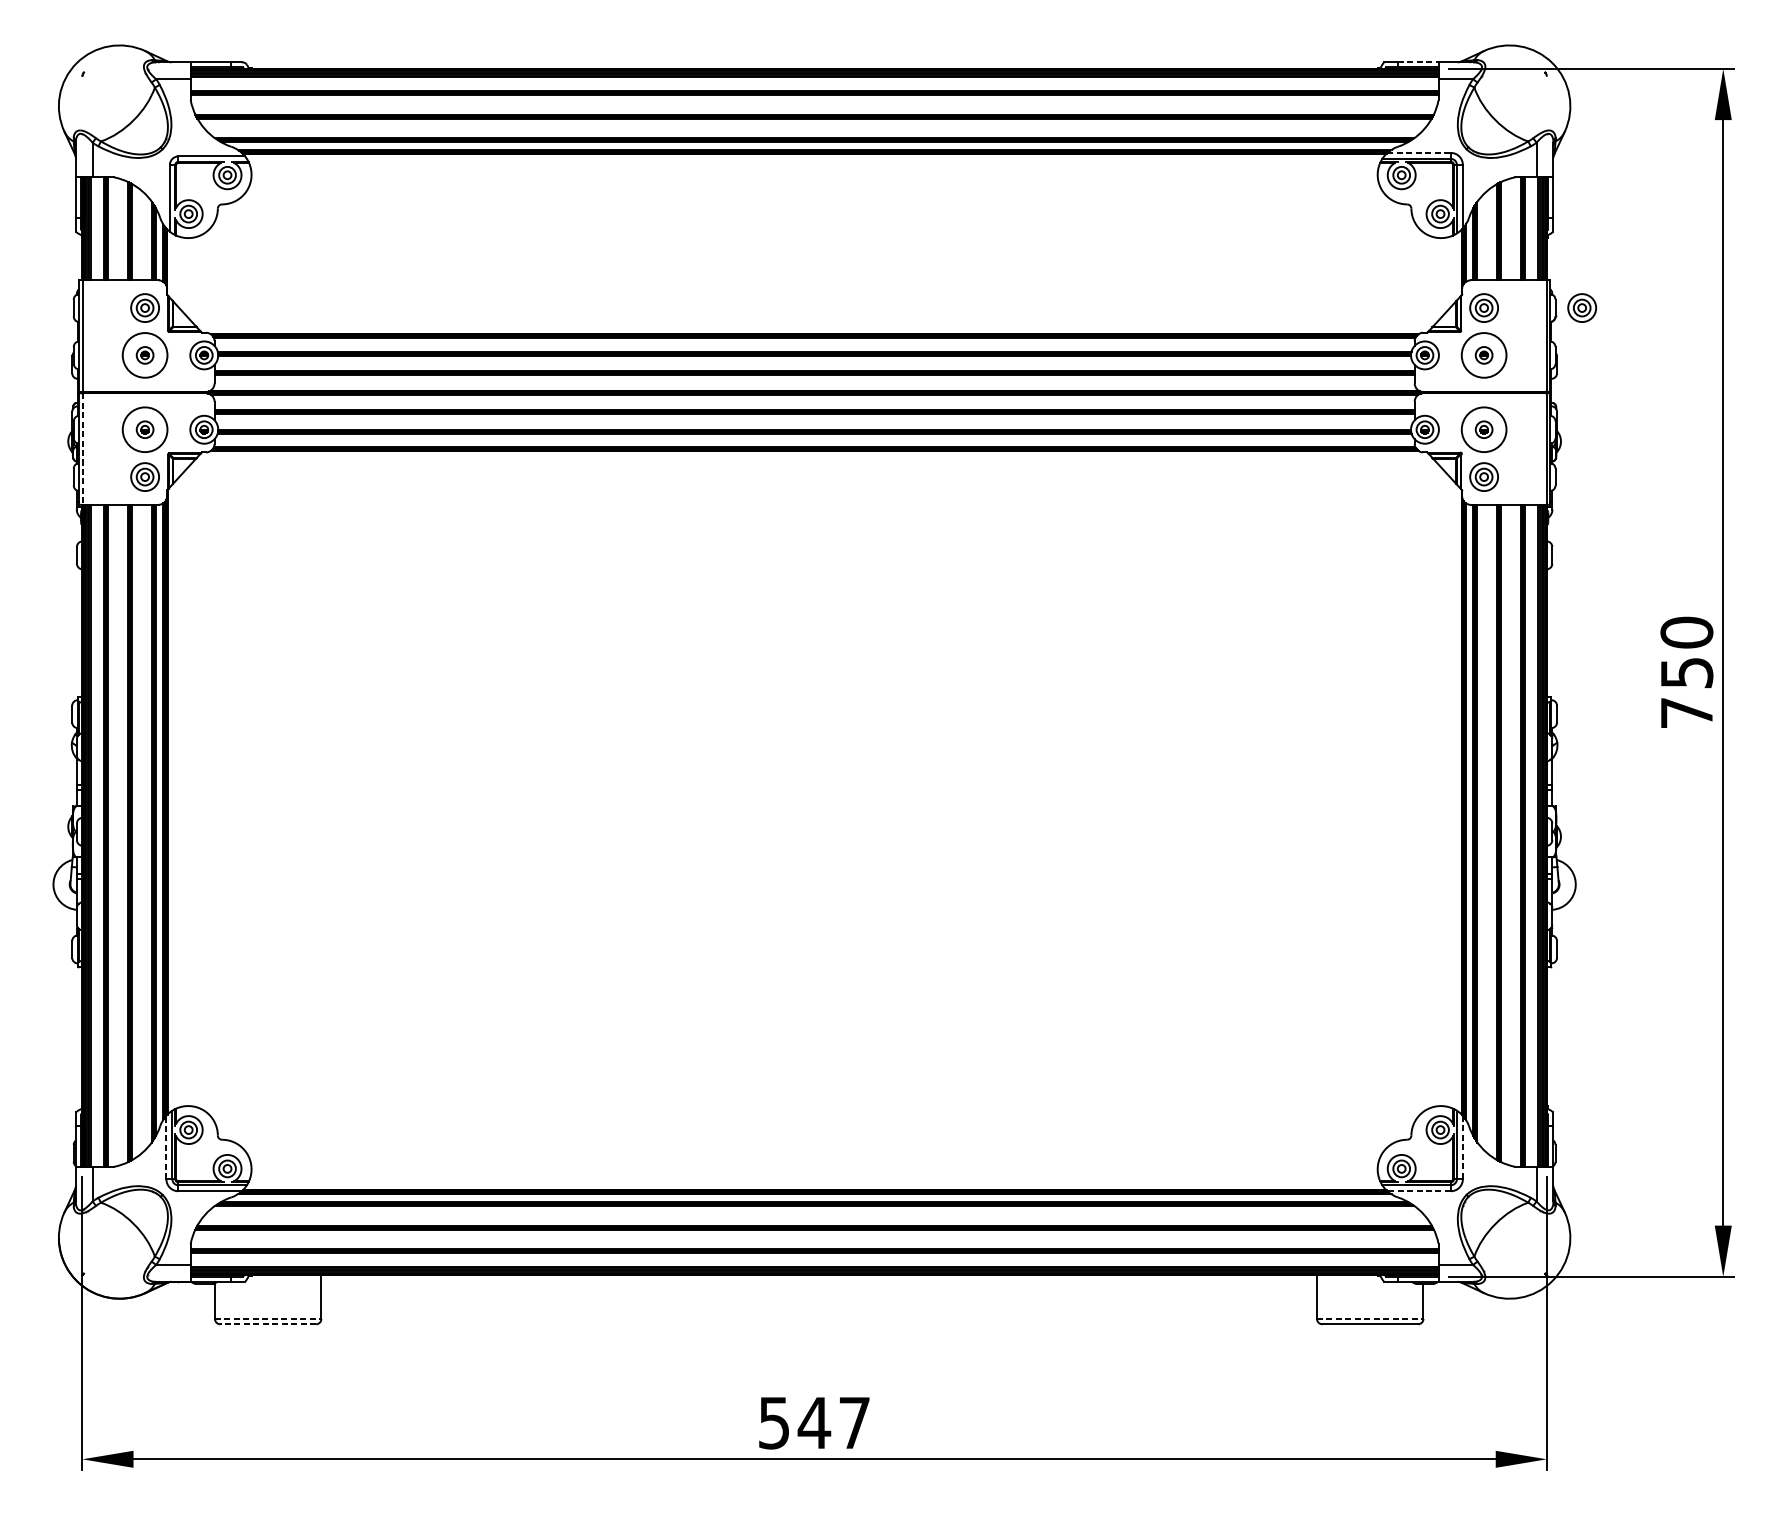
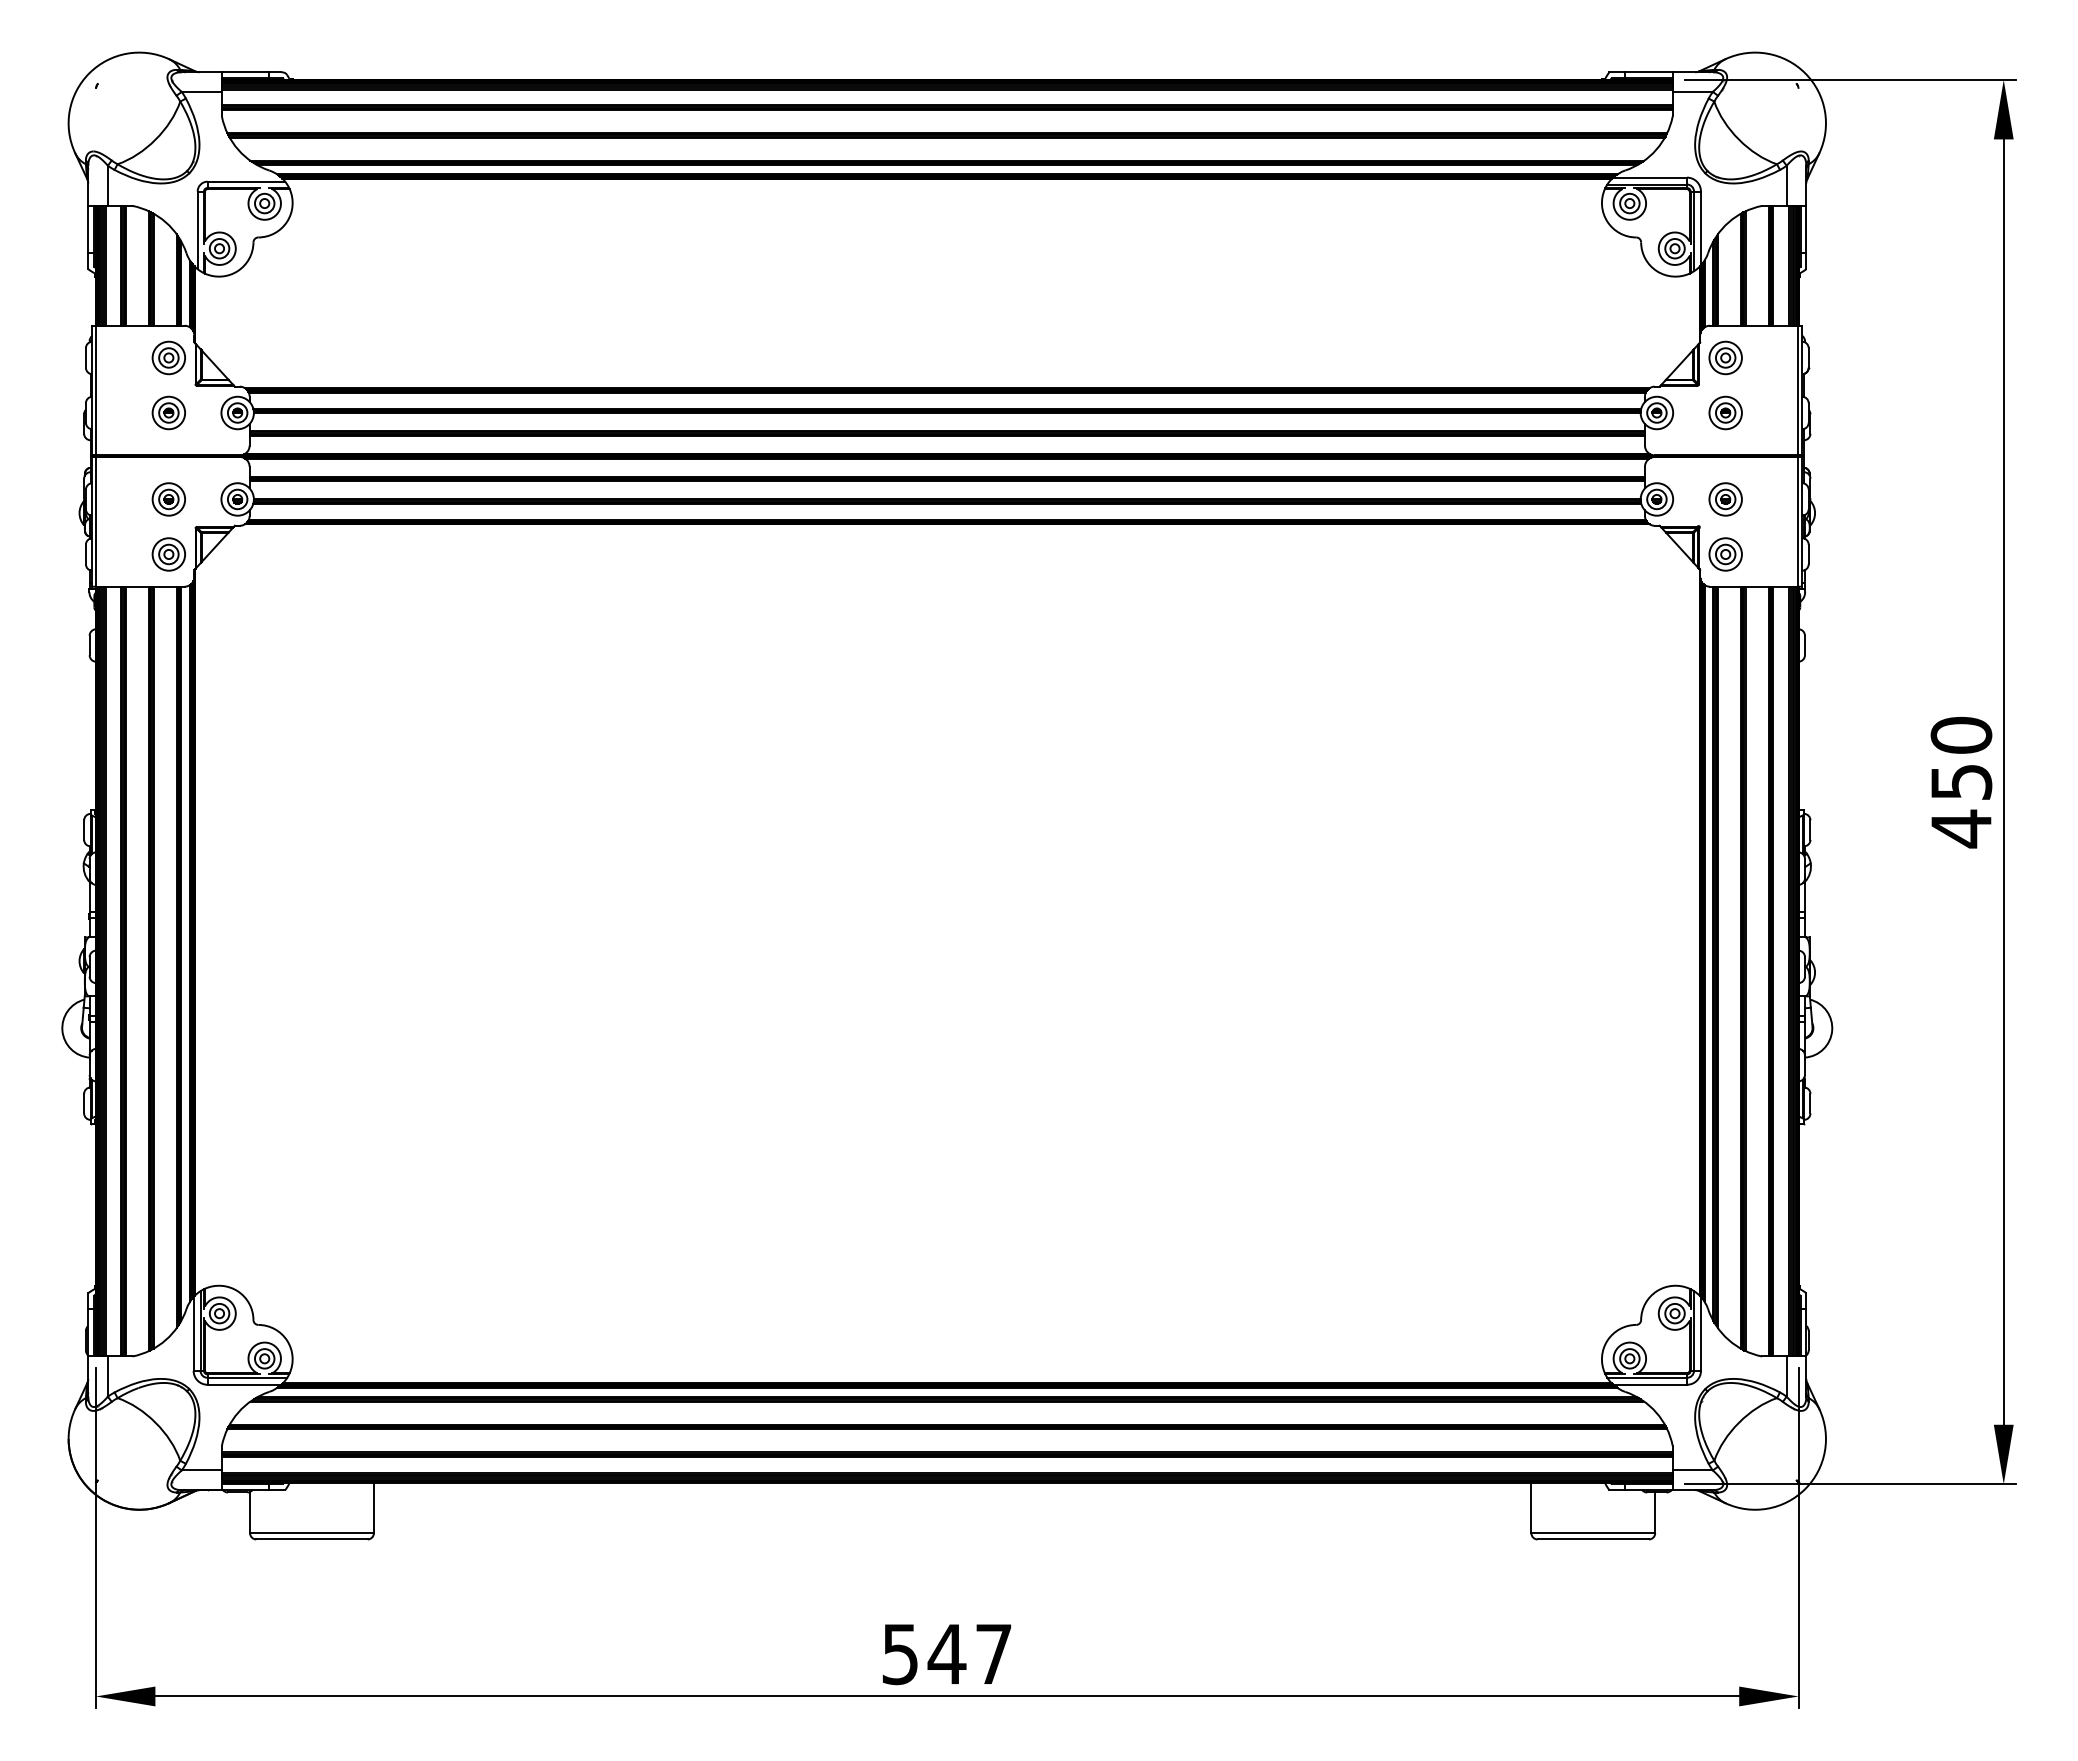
line: (1418, 62) -> (1649, 72), dashed -> solid
line: (1419, 152) -> (1650, 177), dashed -> solid
part: (1582, 307) -> (1839, 357), removed
circle: (144, 354) -> (168, 412), size x0.62
circle: (1483, 354) -> (1725, 412), size x0.62
circle: (144, 429) -> (168, 499), size x0.62
circle: (1483, 429) -> (1725, 499), size x0.62
line: (82, 448) -> (96, 521), dashed -> solid
text: (1686, 712) -> (1961, 828), 750 -> 450
line: (166, 1147) -> (193, 1333), dashed -> solid
line: (1462, 1147) -> (1700, 1333), dashed -> solid
line: (1419, 1190) -> (1650, 1384), dashed -> solid
line: (268, 1319) -> (312, 1533), dashed -> solid
line: (1370, 1319) -> (1593, 1533), dashed -> solid
line: (268, 1324) -> (312, 1539), dashed -> solid

